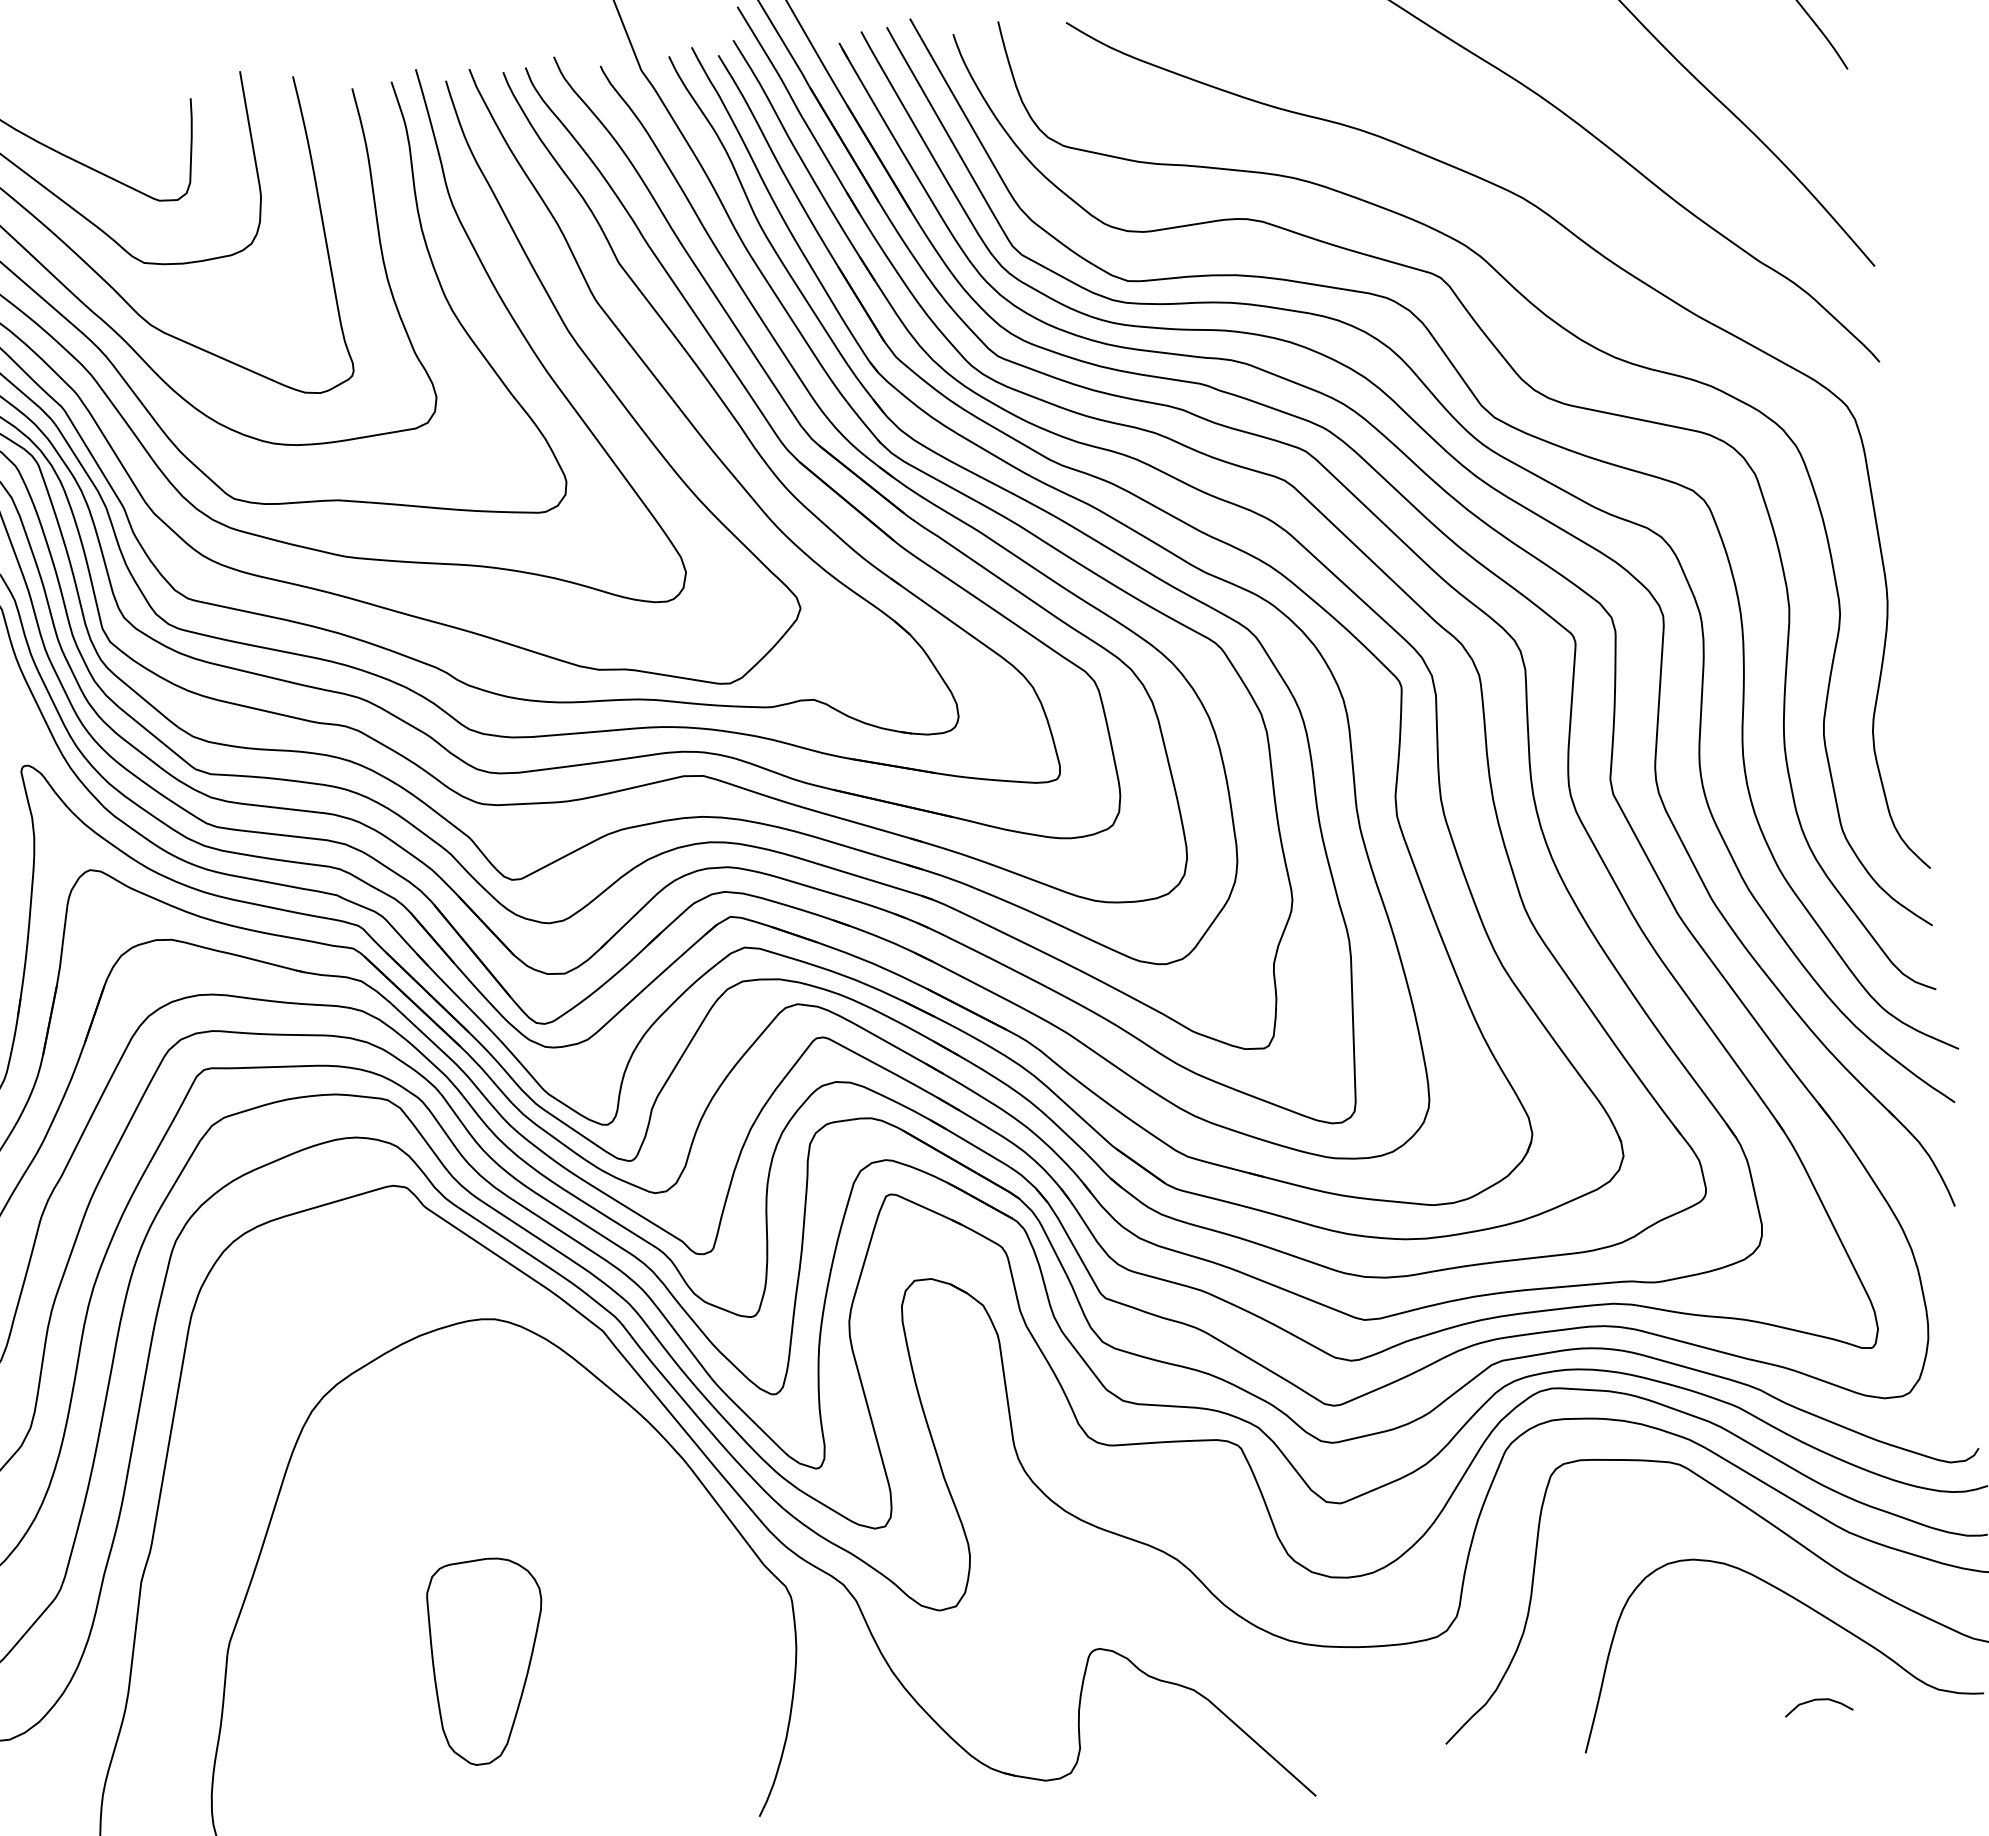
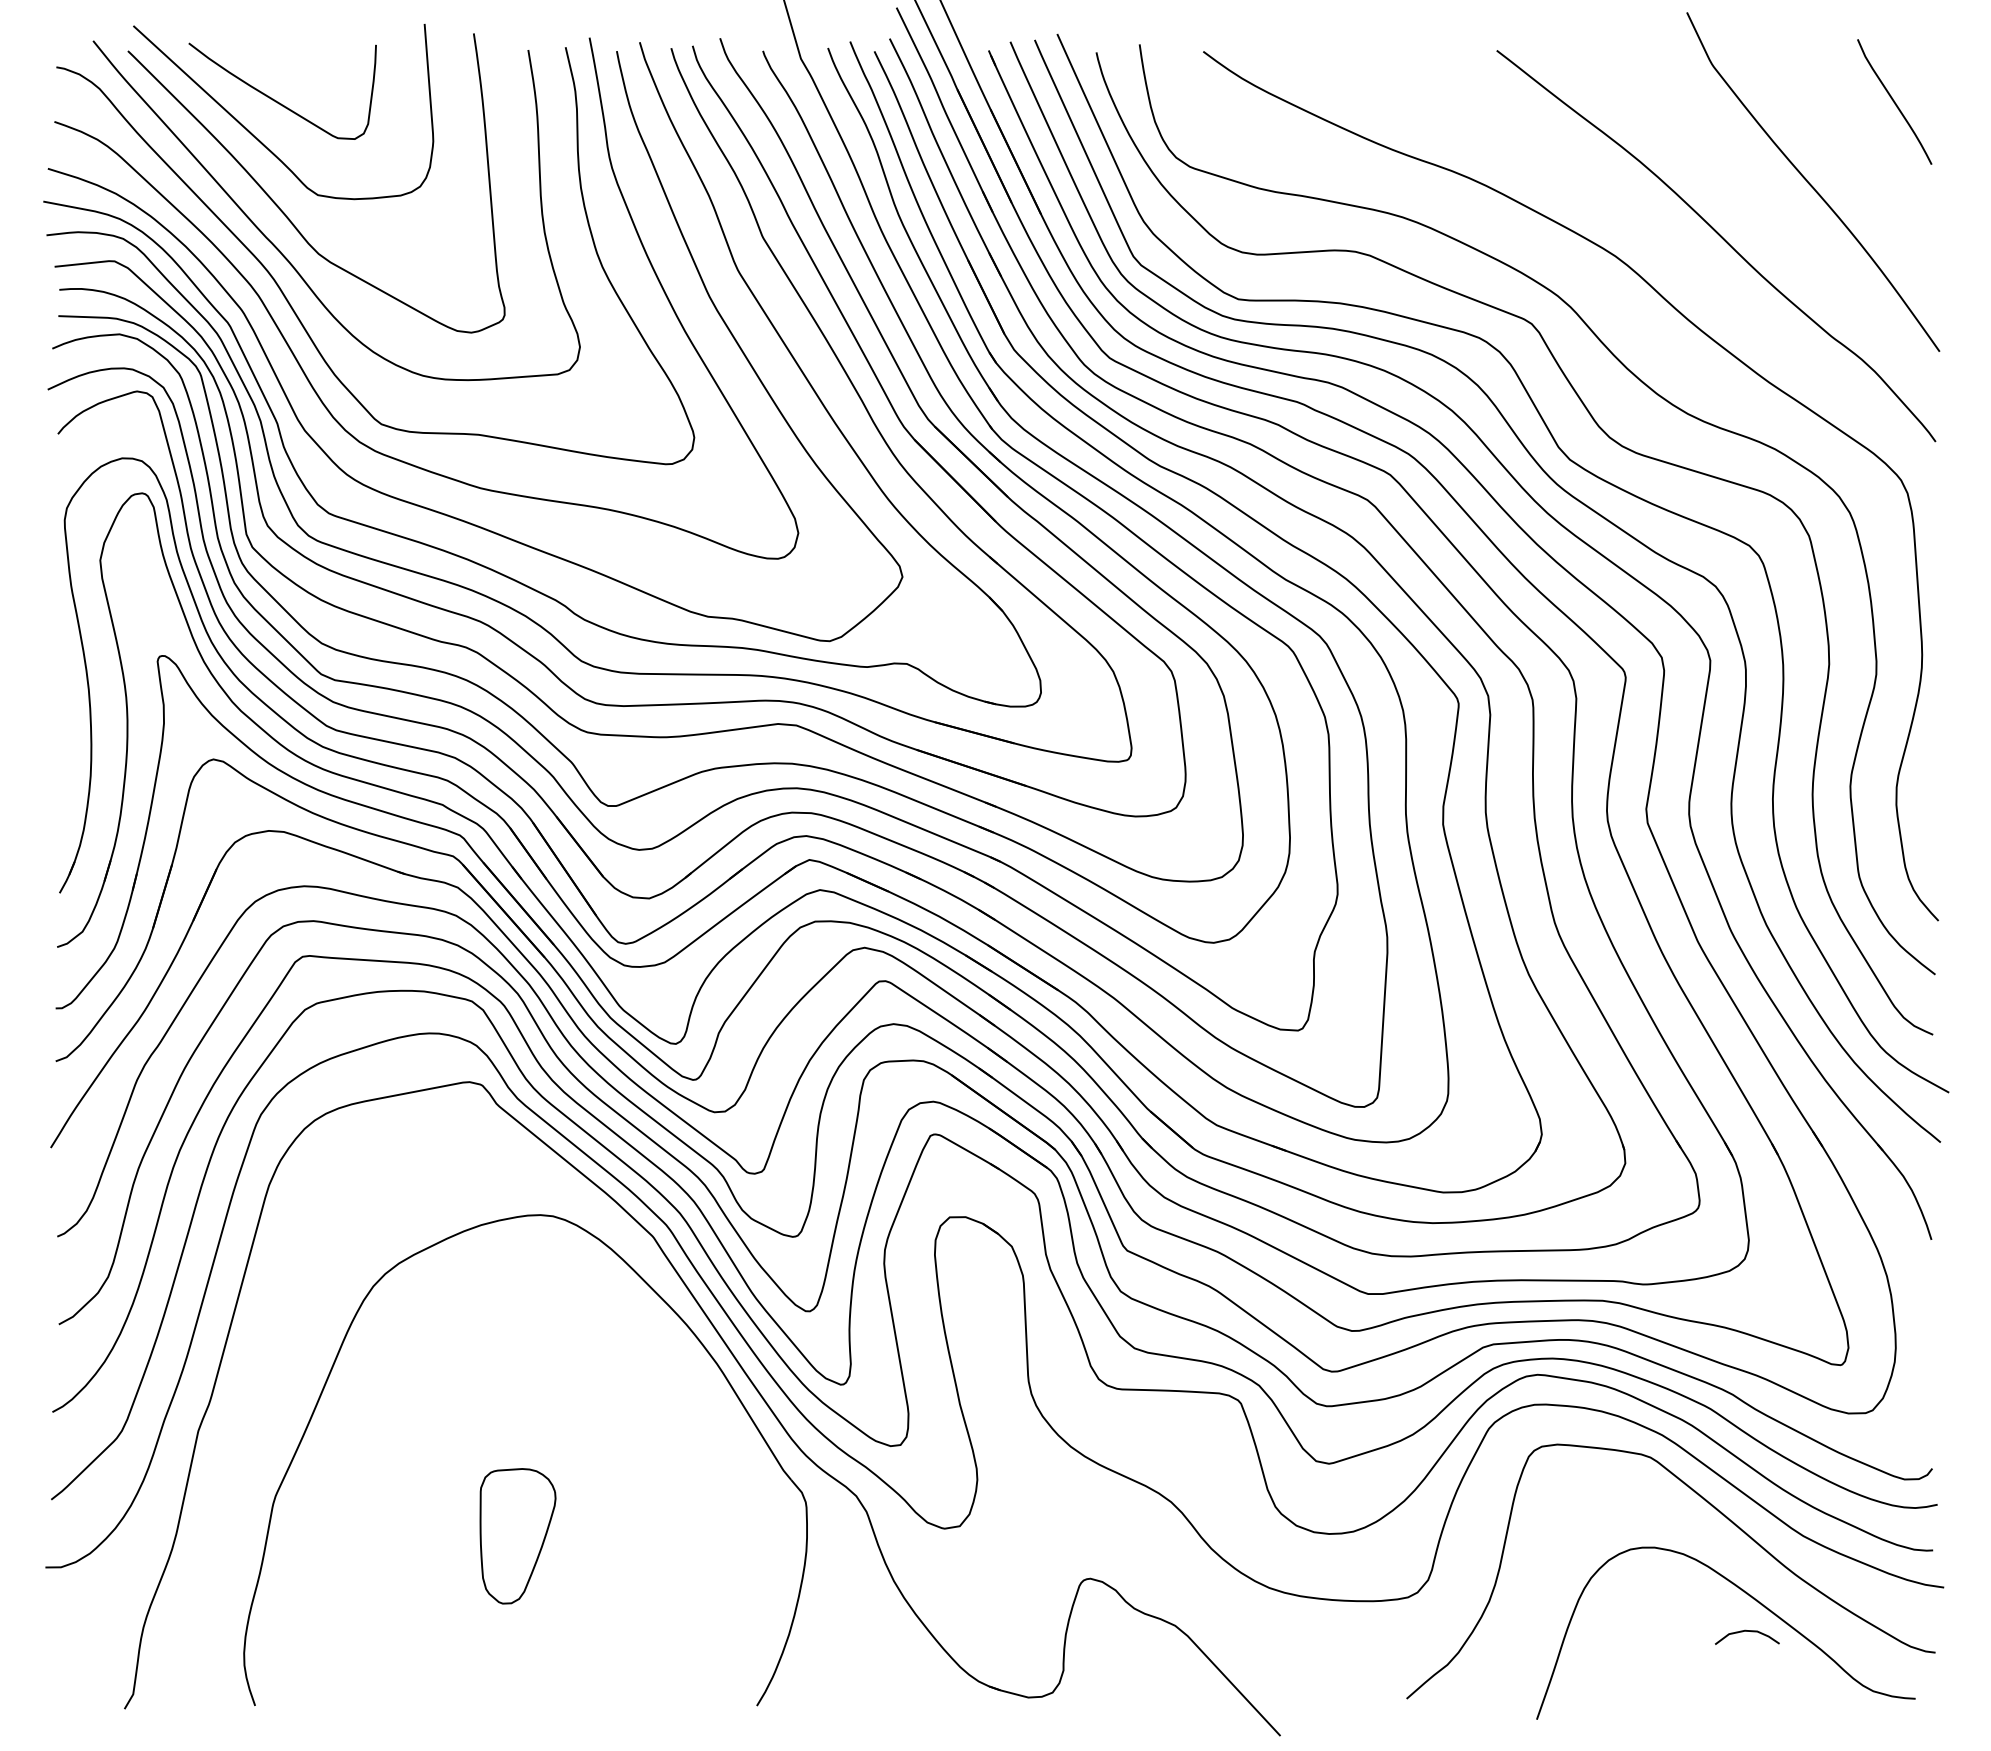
part: (489, 1661) -> (517, 1536), size x0.7
curve: (1818, 1700) -> (1747, 1631), moved

